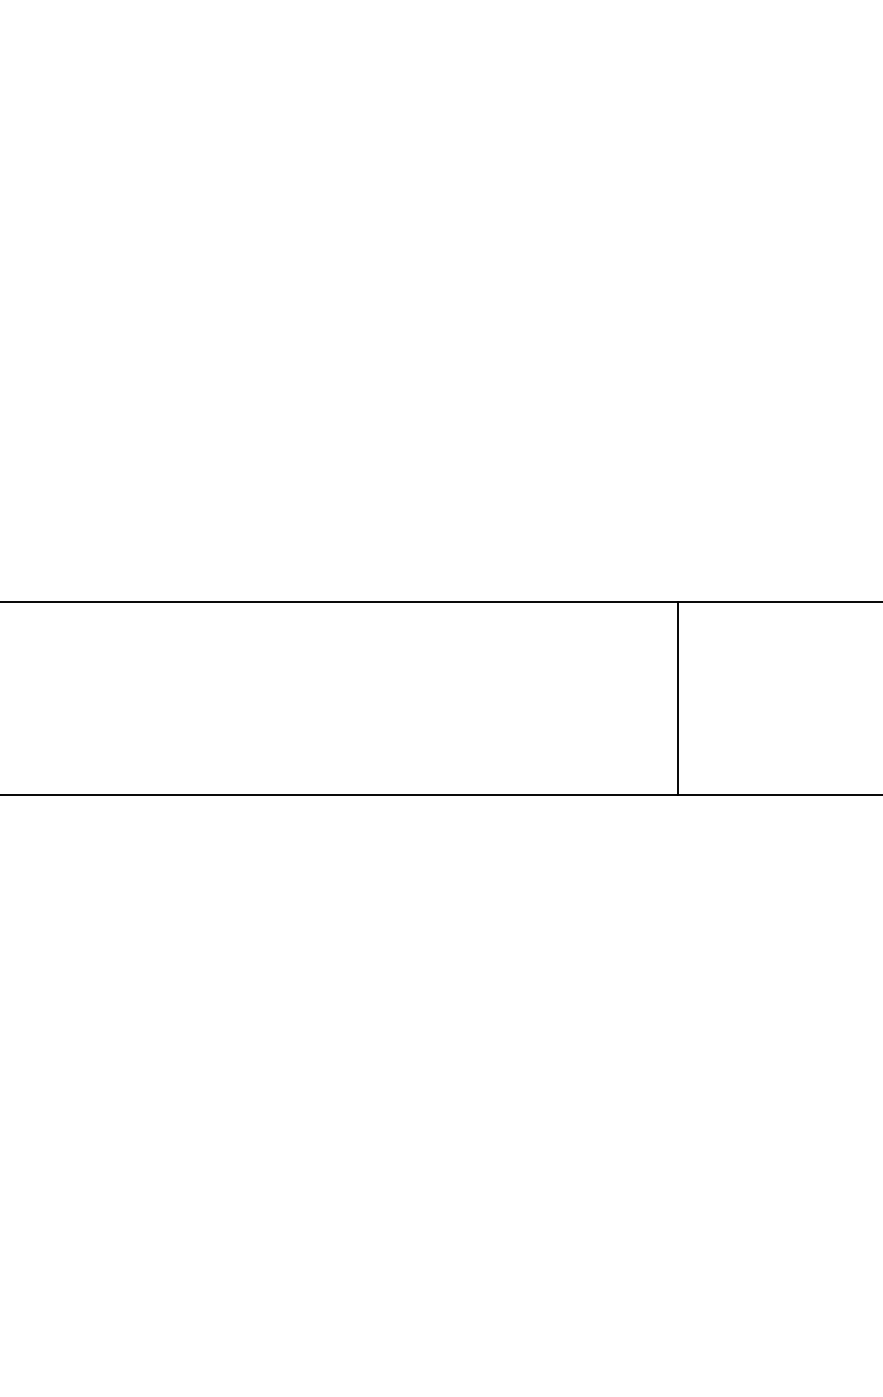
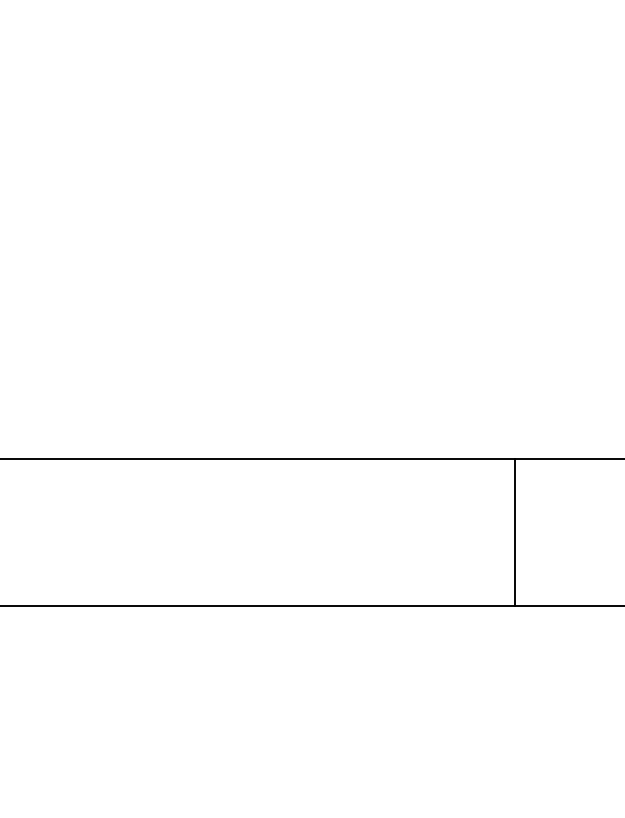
line: (677, 698) -> (514, 532), moved

